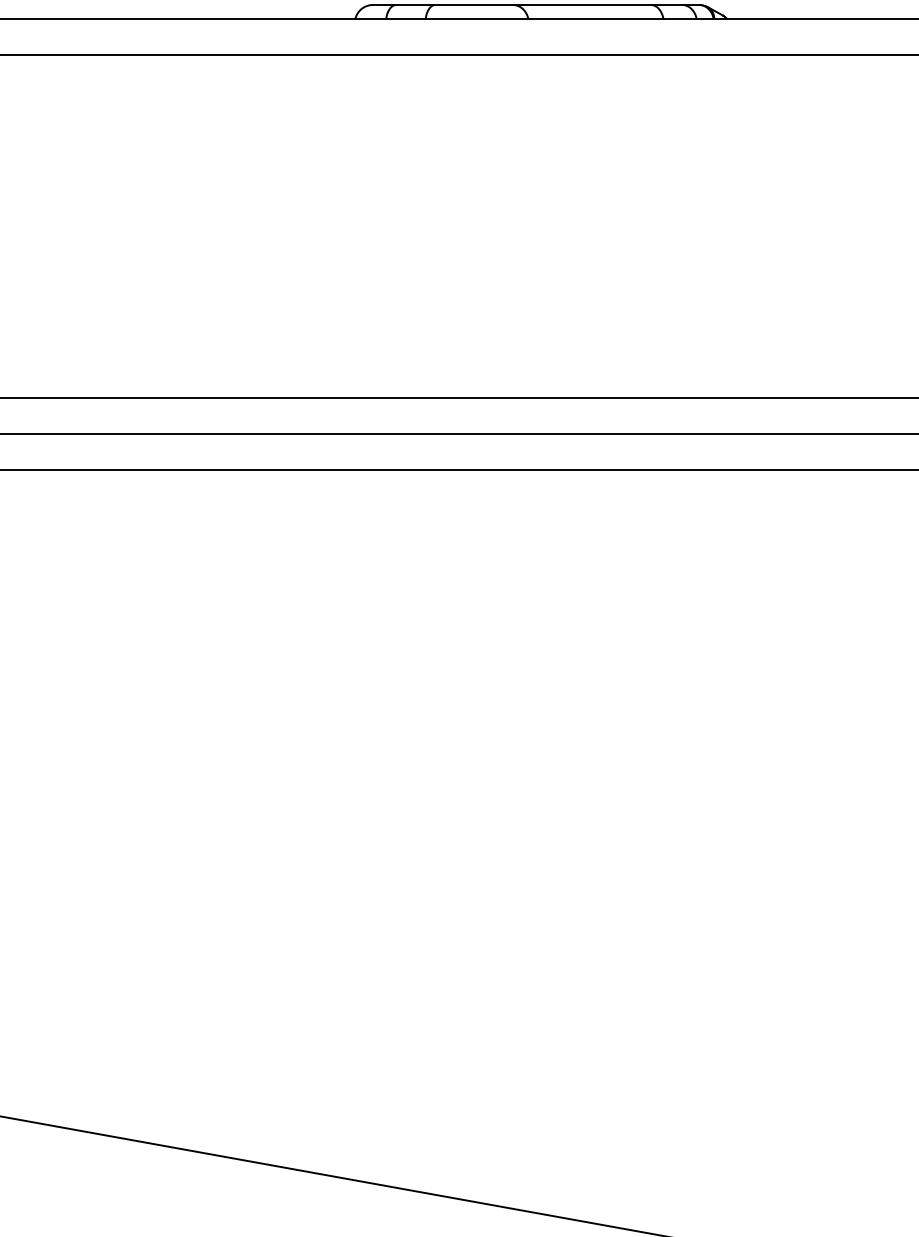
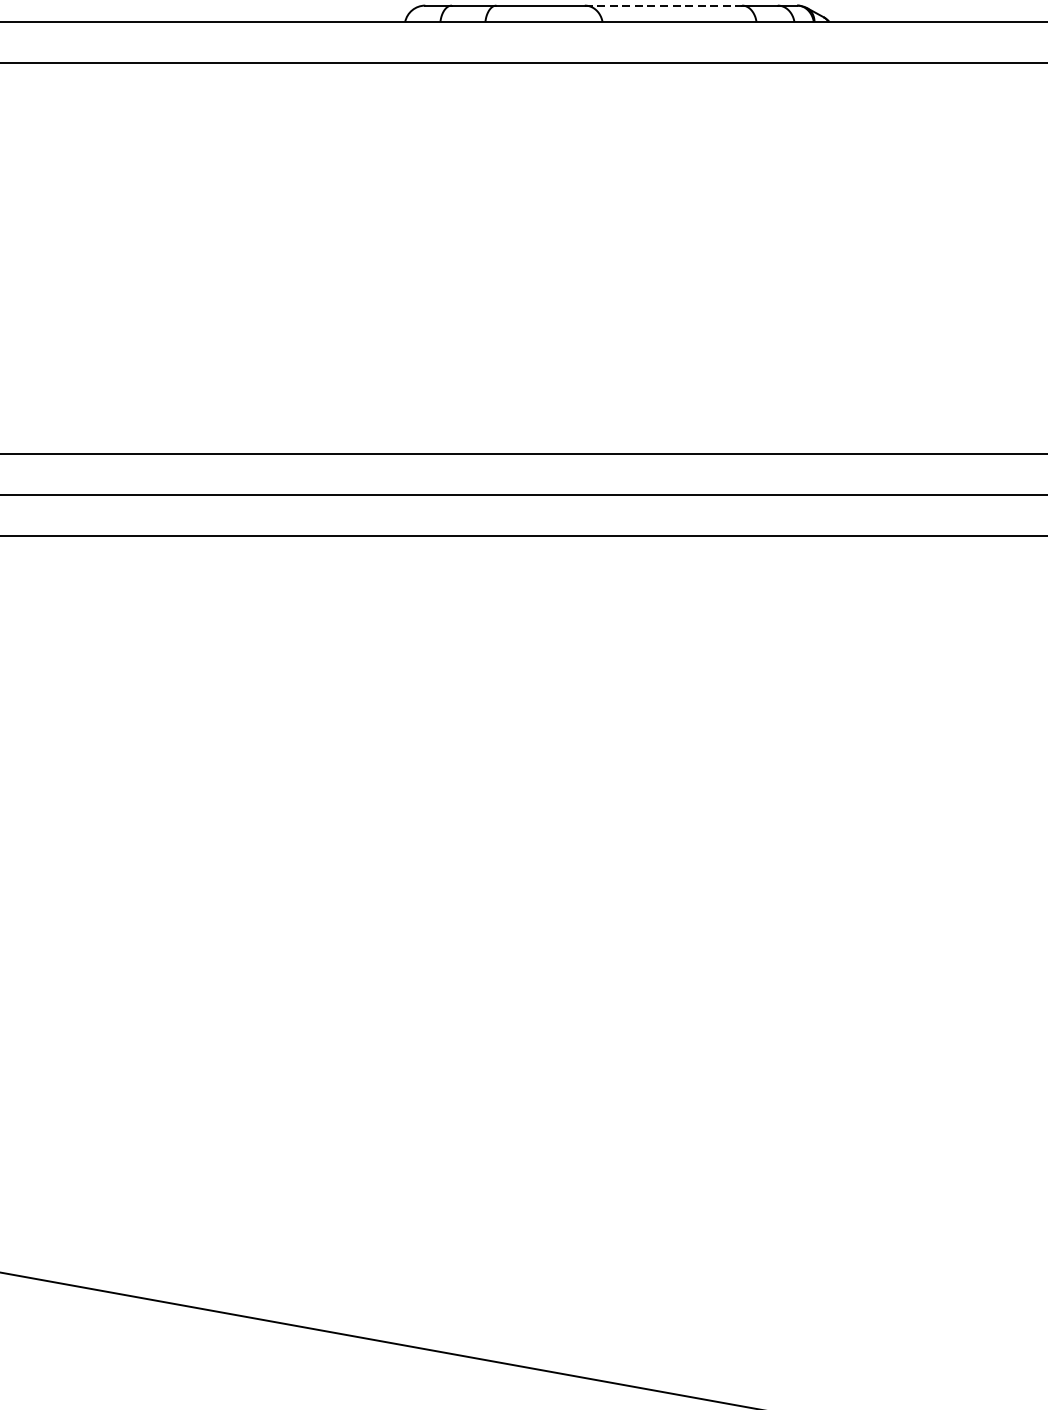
line: (582, 4) -> (664, 5), solid -> dashed

